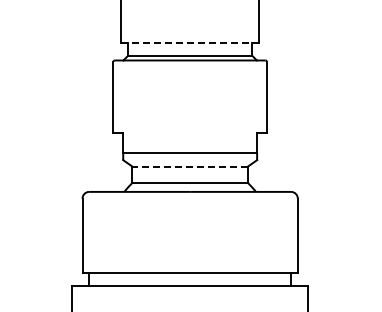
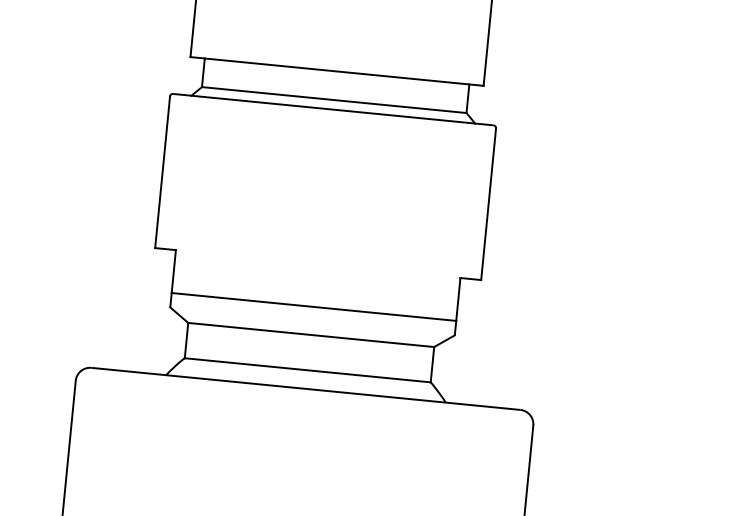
line: (190, 42) -> (337, 71), dashed -> solid
line: (190, 166) -> (311, 334), dashed -> solid

